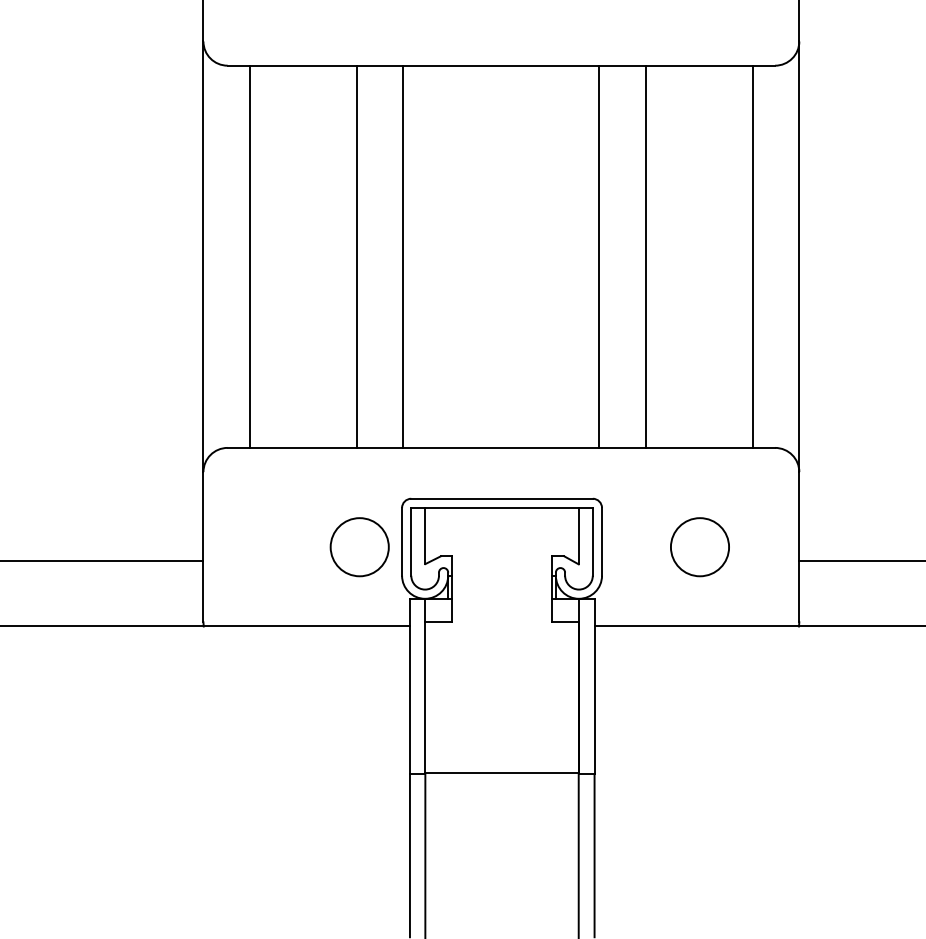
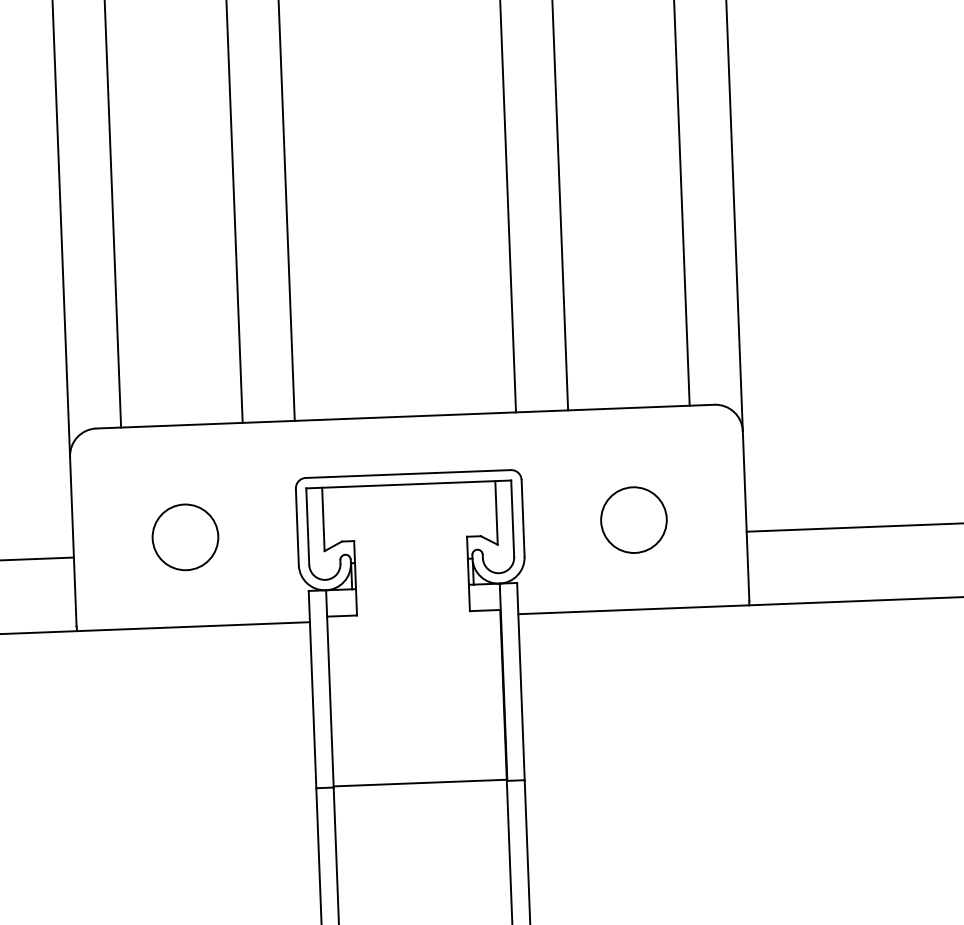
circle: (359, 547) -> (185, 537), moved

